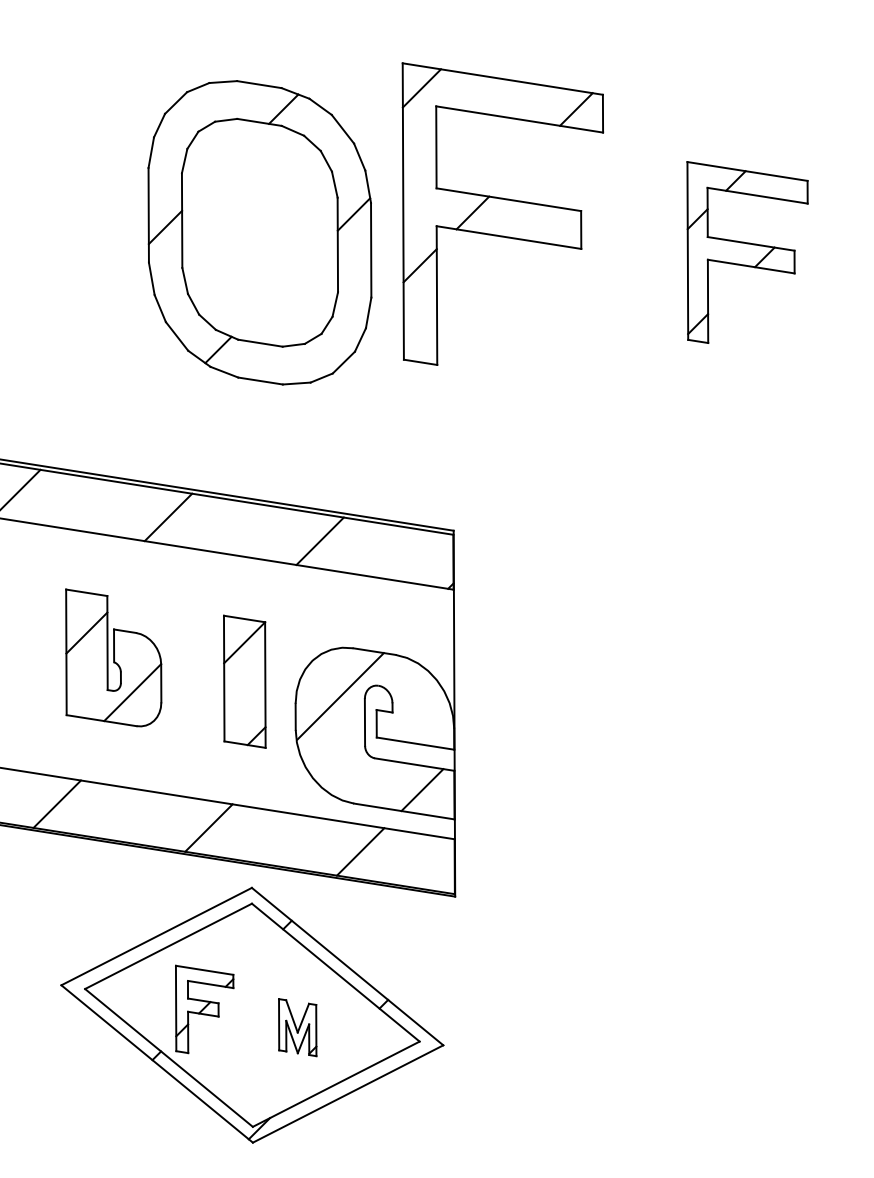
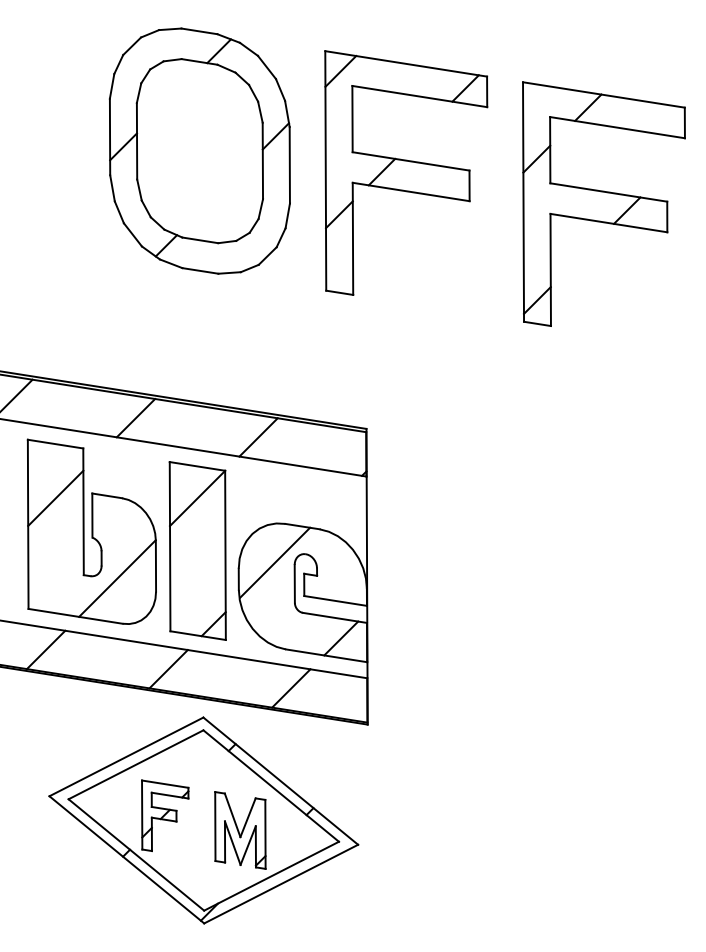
part: (259, 232) -> (199, 150), moved
part: (746, 251) -> (603, 203), size x1.67
part: (113, 657) -> (91, 531), size x1.67
part: (244, 681) -> (197, 550), size x1.67
part: (297, 1027) -> (240, 830), size x1.67

